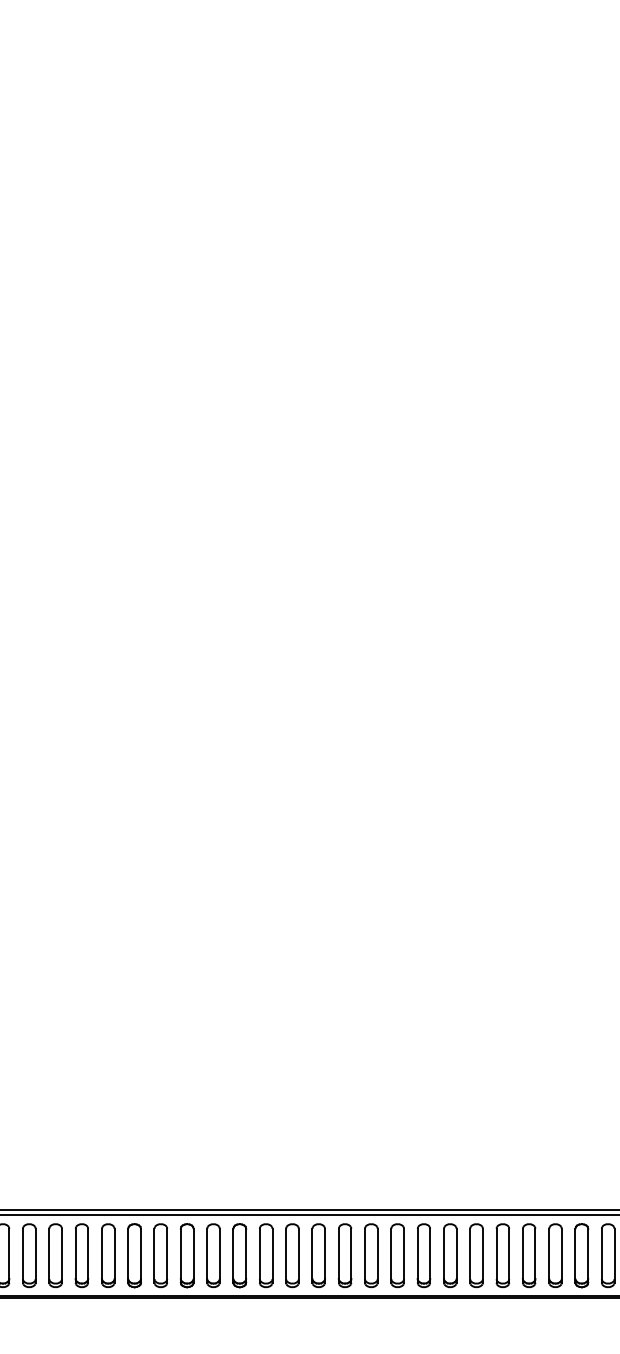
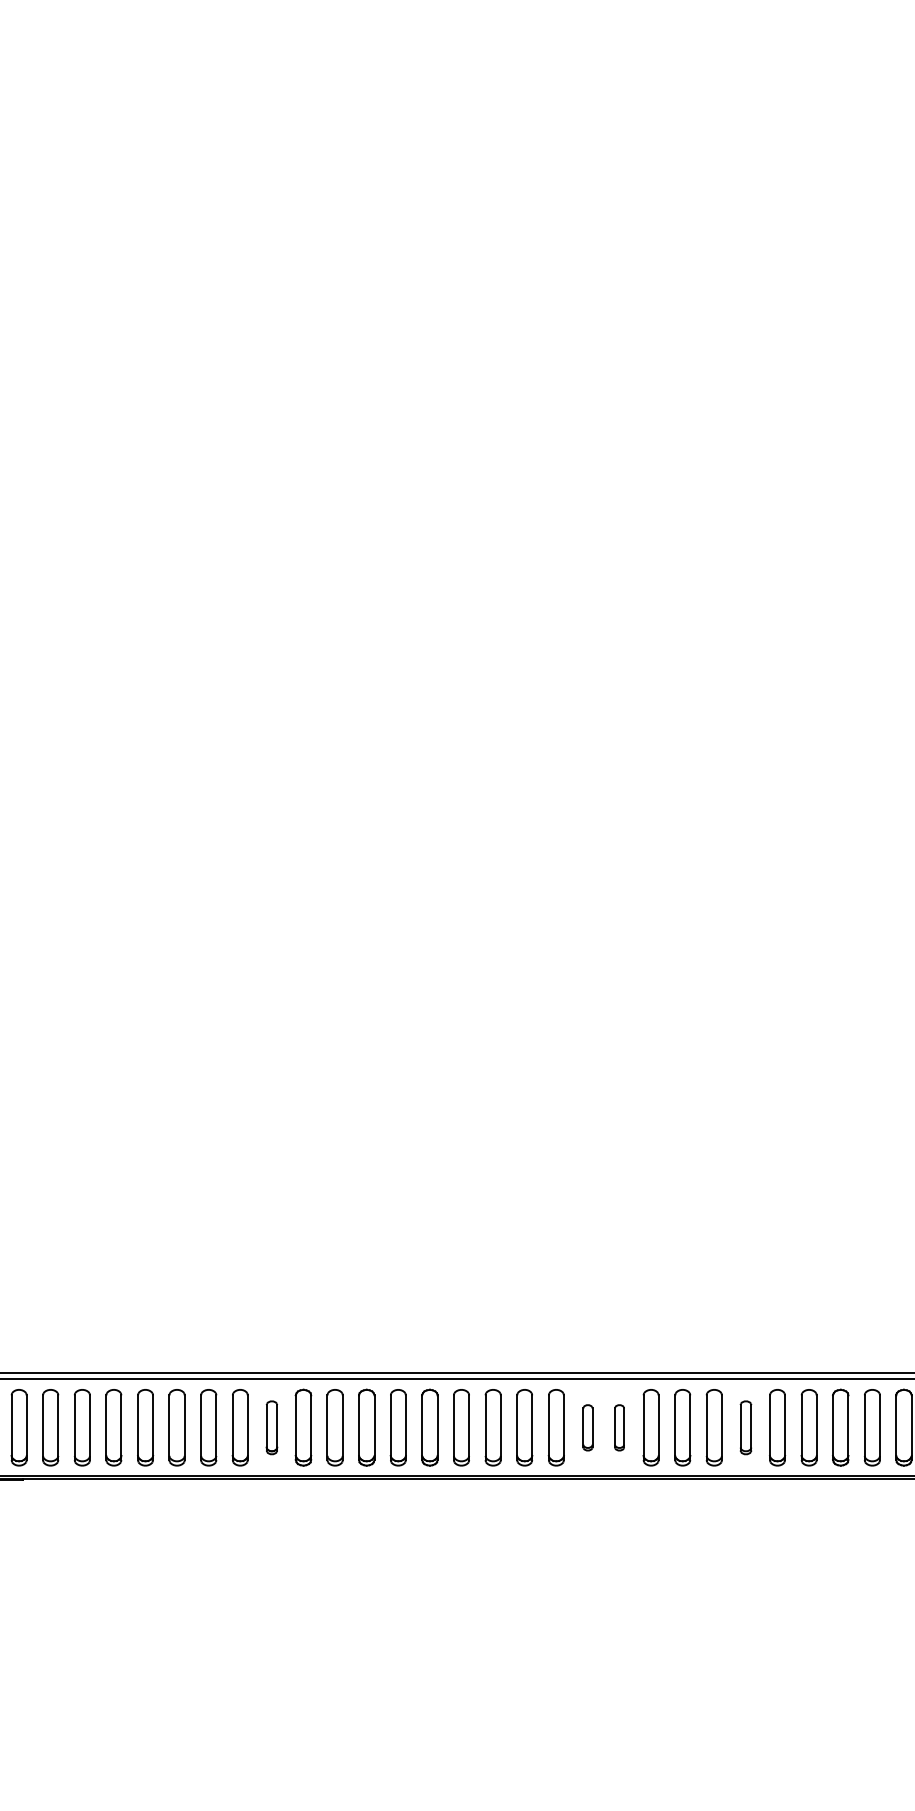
part: (107, 1255) -> (271, 1427), size x0.7
part: (370, 1255) -> (587, 1427), size x0.6
part: (397, 1255) -> (619, 1427), size x0.6
part: (502, 1255) -> (745, 1427), size x0.7

